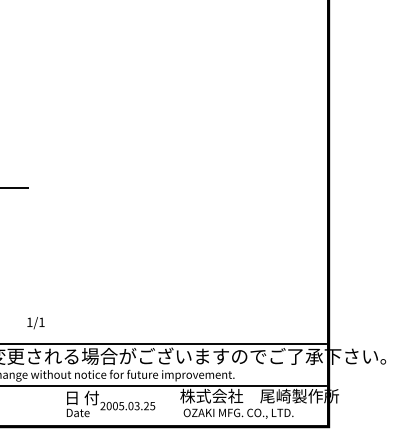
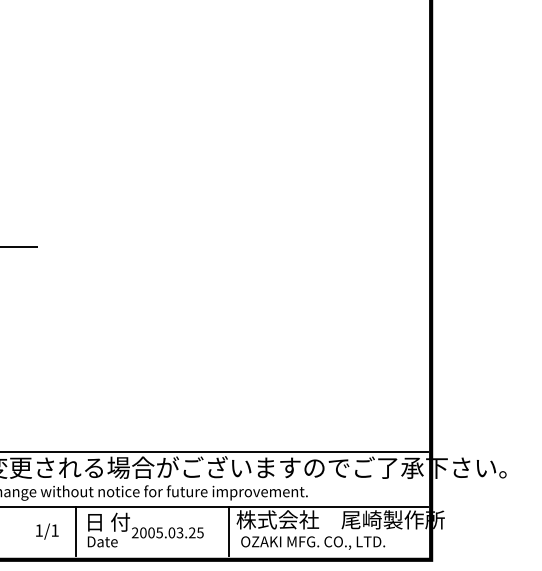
text: (35, 323) -> (46, 532), moved
line: (58, 404) -> (76, 530), added
line: (174, 404) -> (229, 530), added

